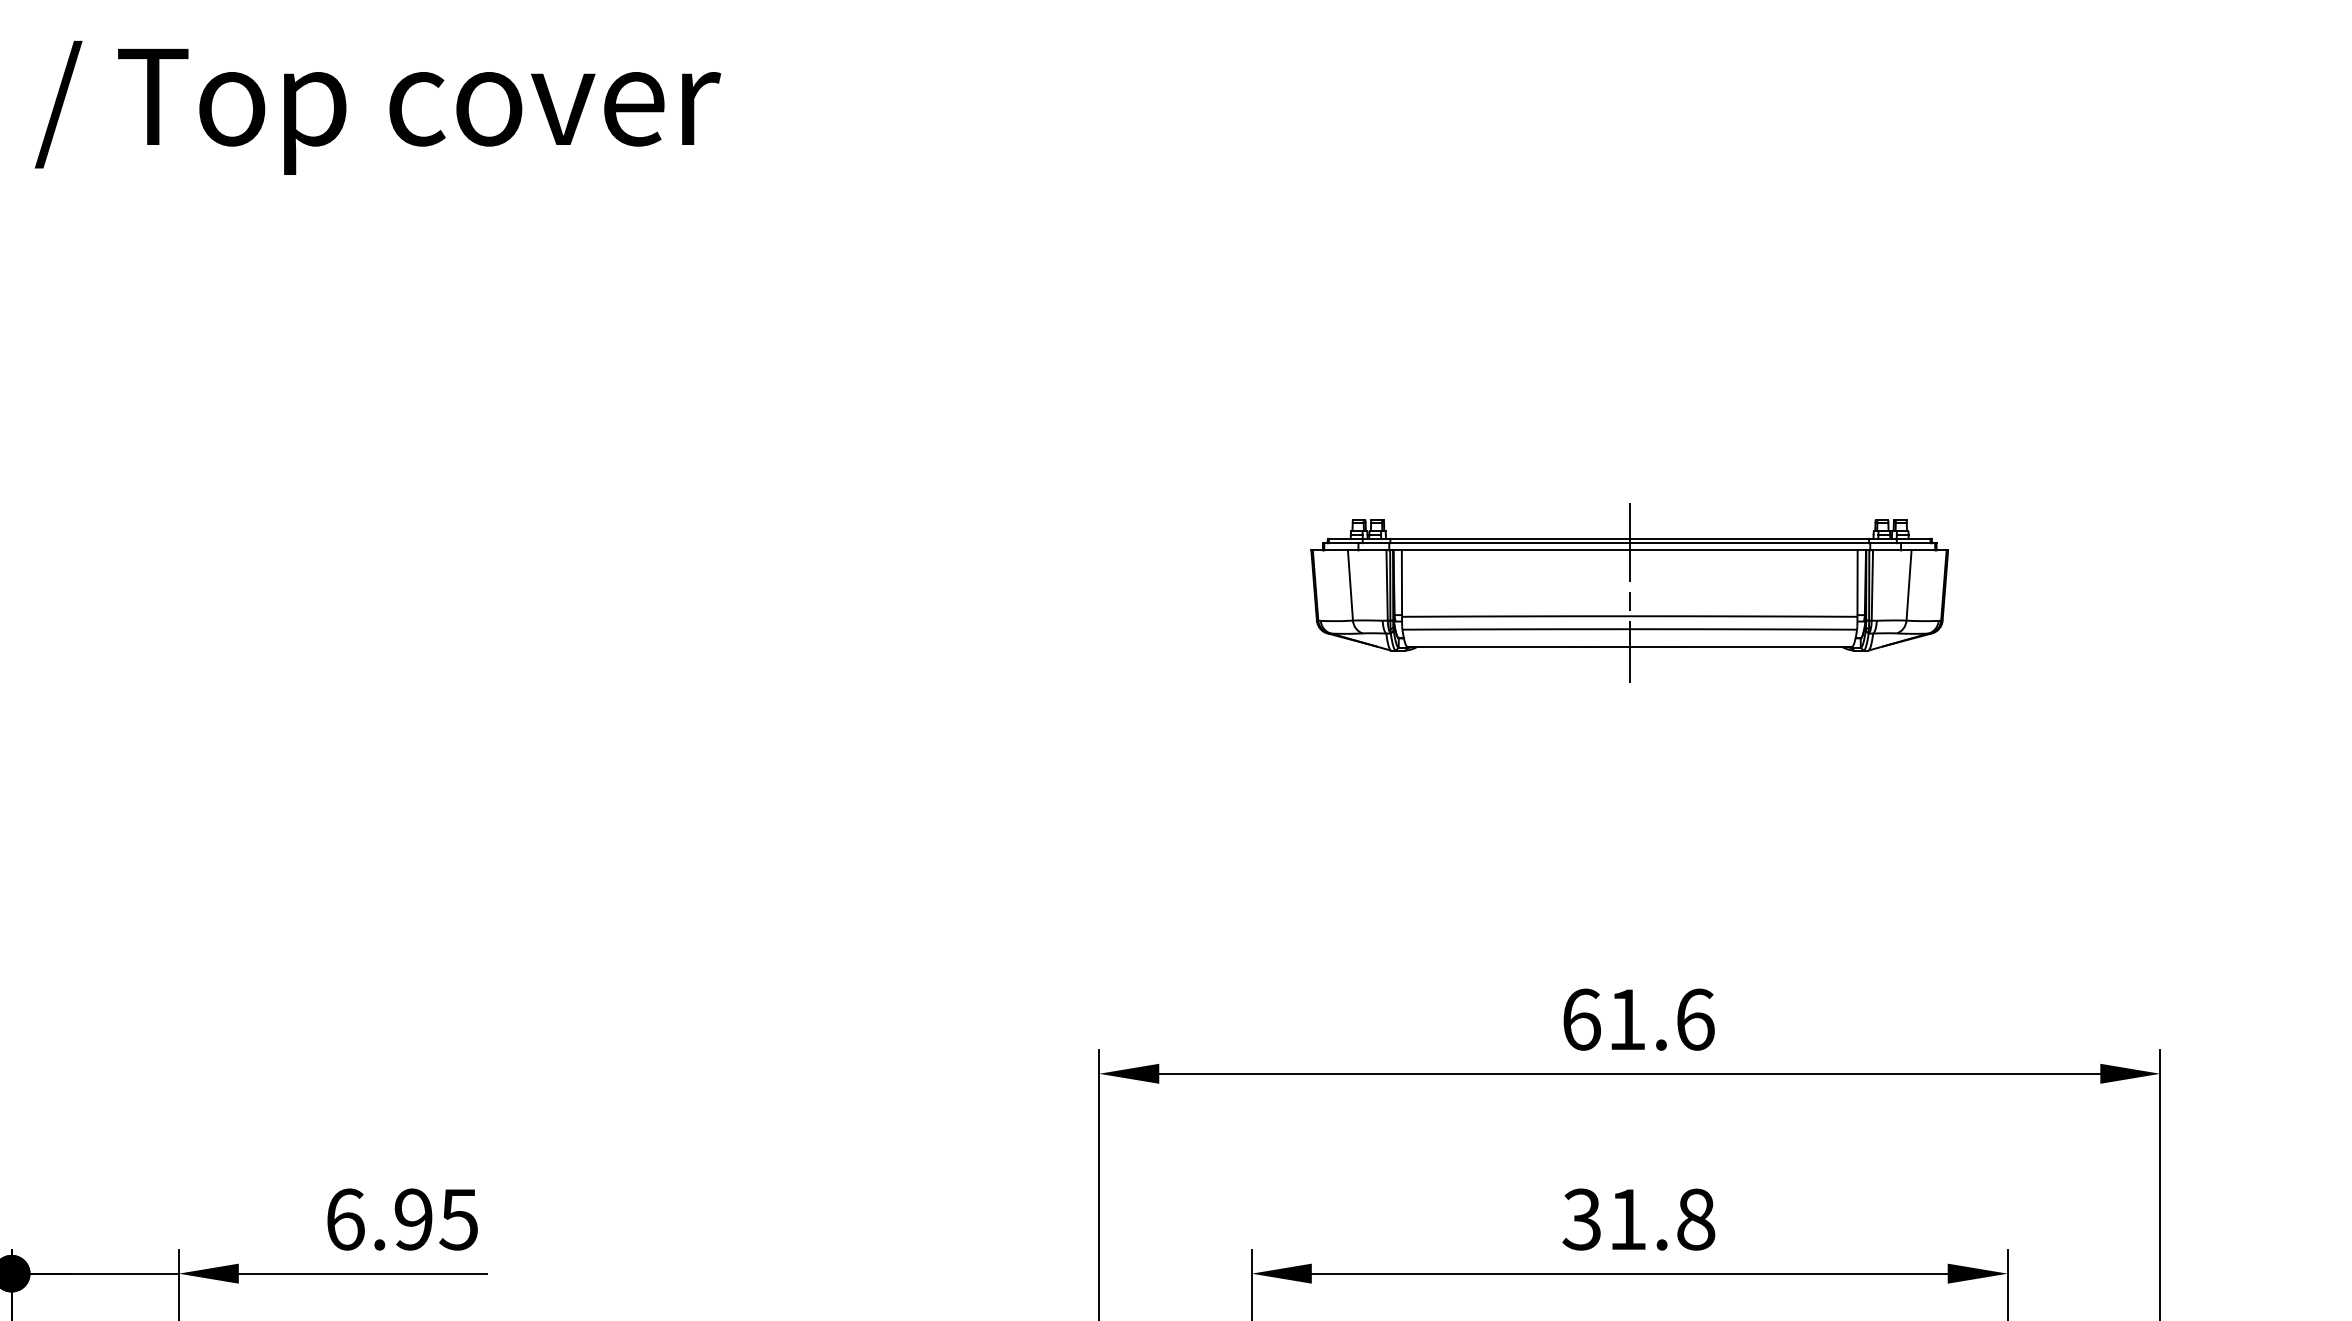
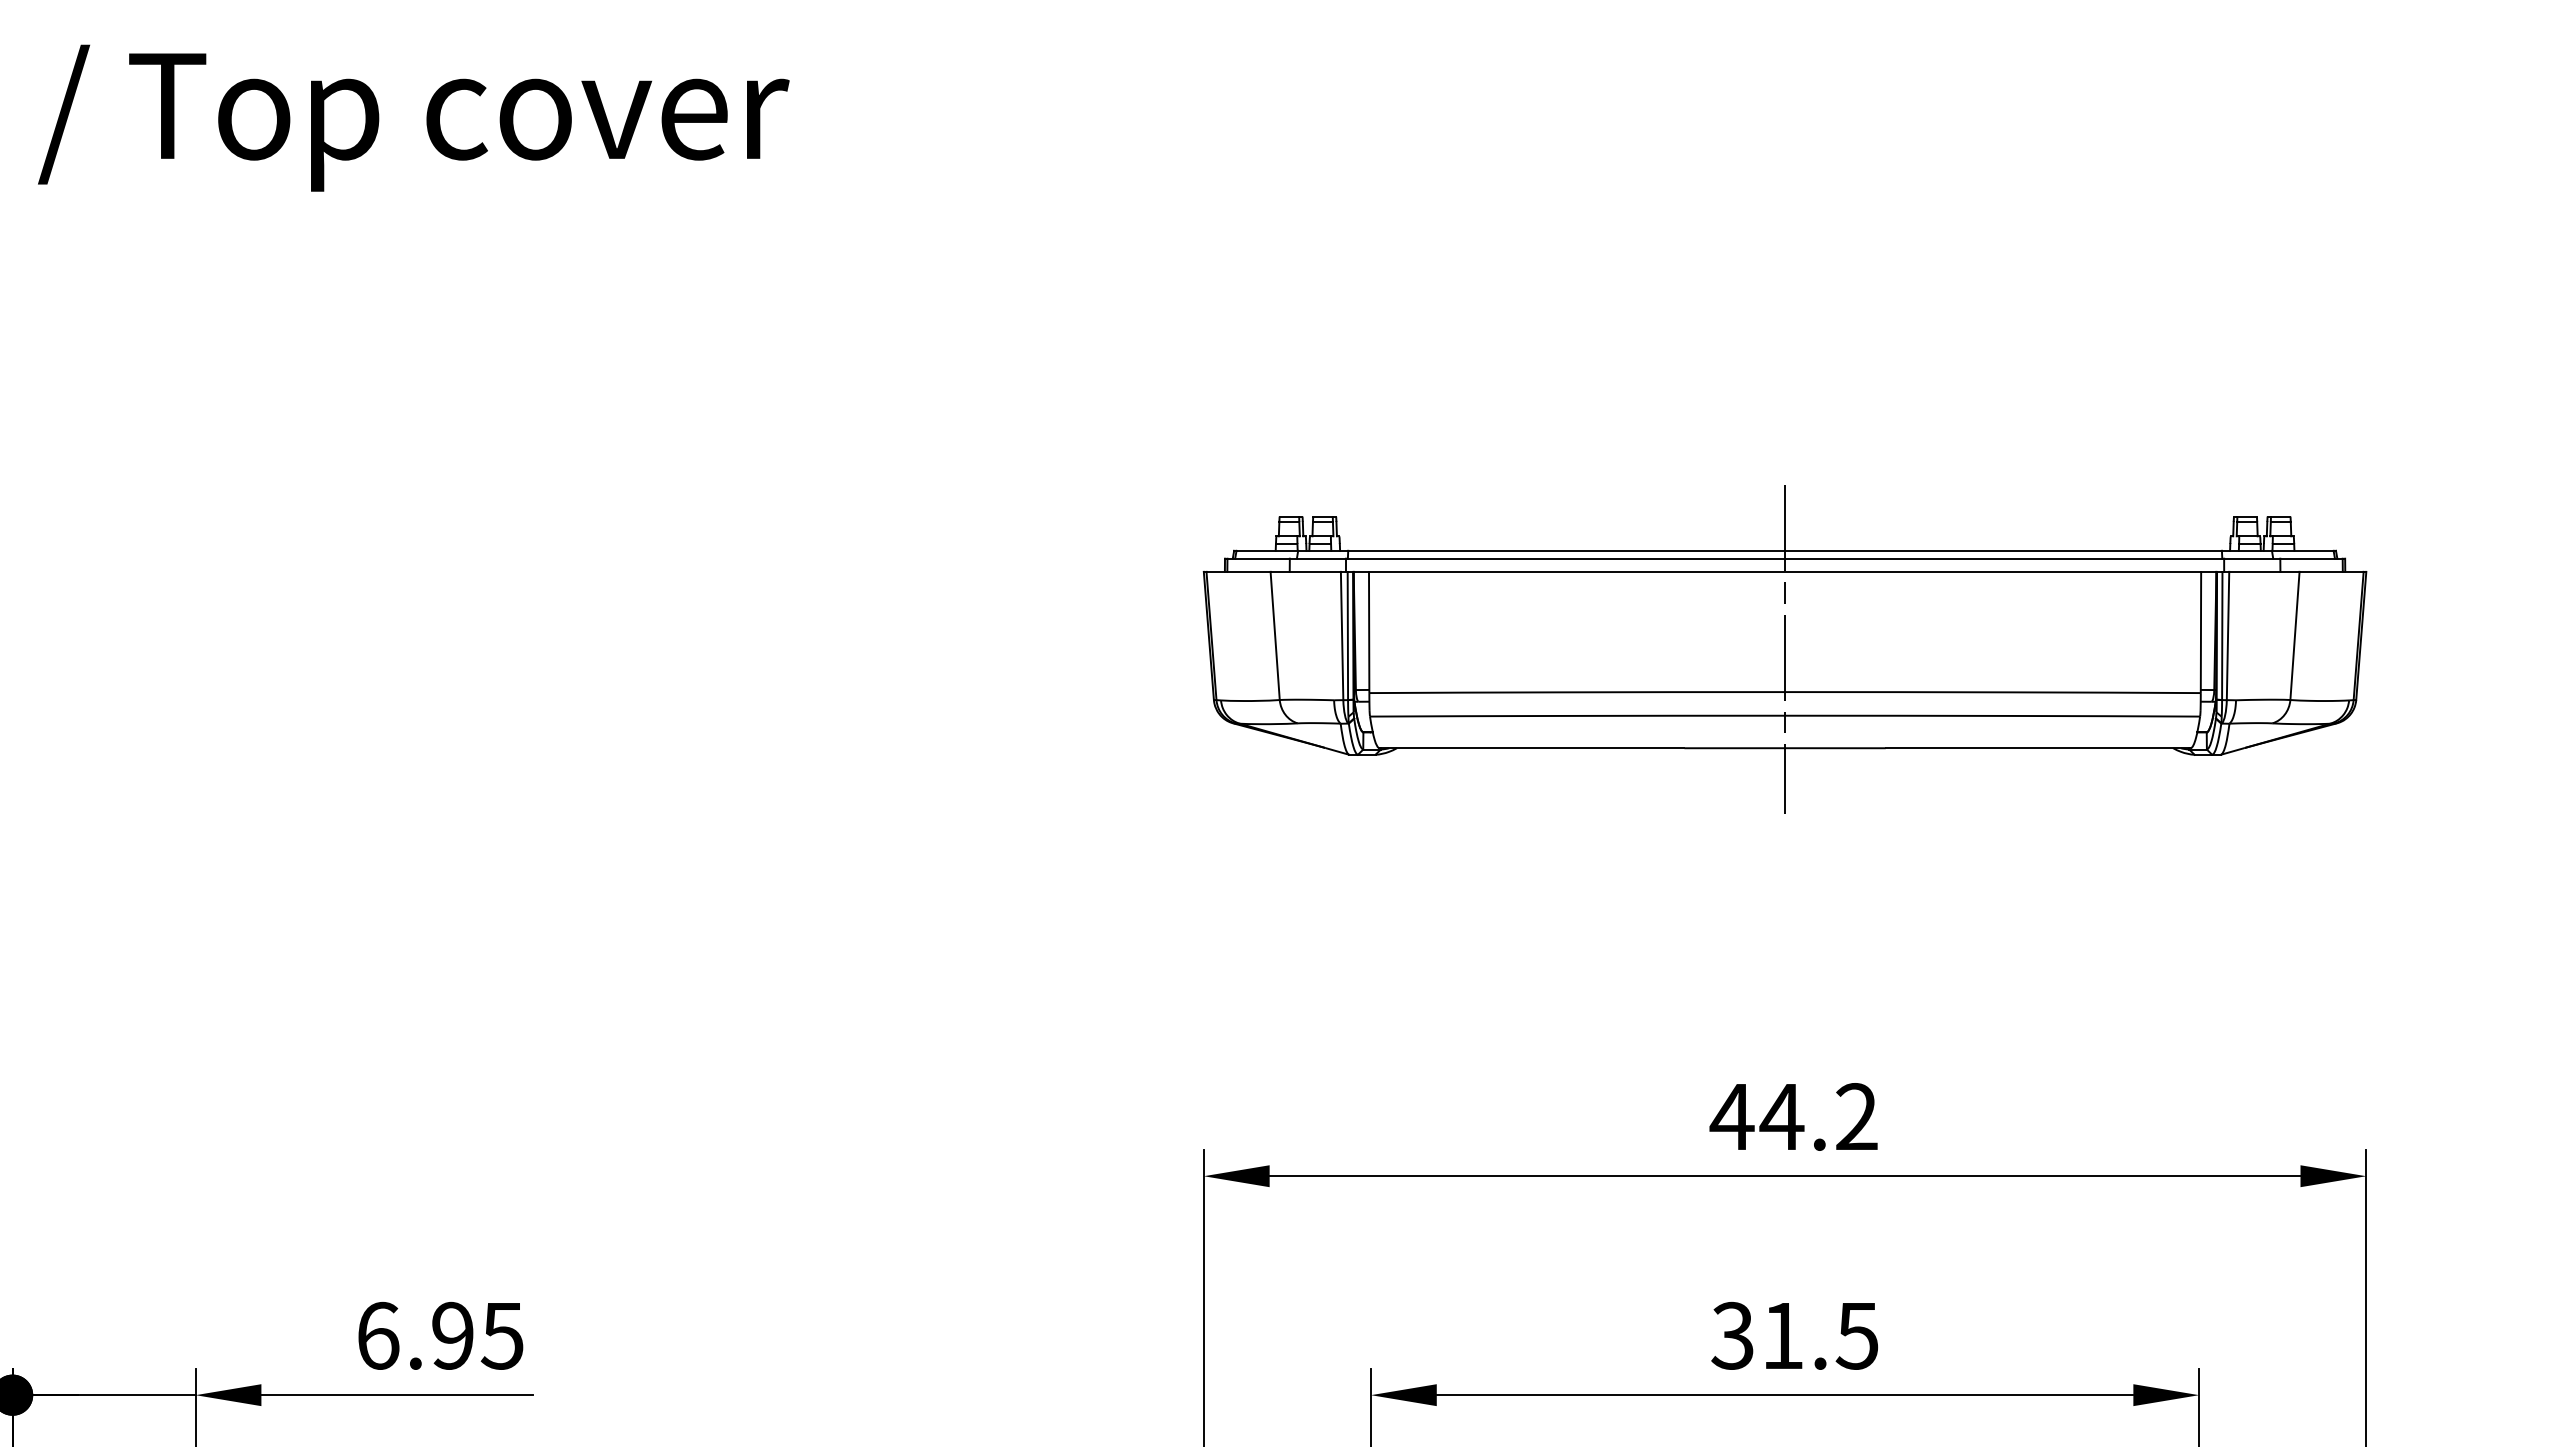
part: (1629, 592) -> (1784, 649), size x1.67
text: (1637, 1019) -> (1793, 1116), 61.6 -> 44.2
text: (1694, 1219) -> (1856, 1335), 31.8 -> 31.5

